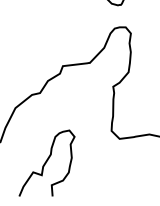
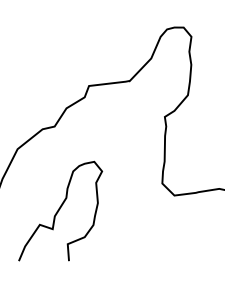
curve: (46, 162) -> (59, 209), moved

